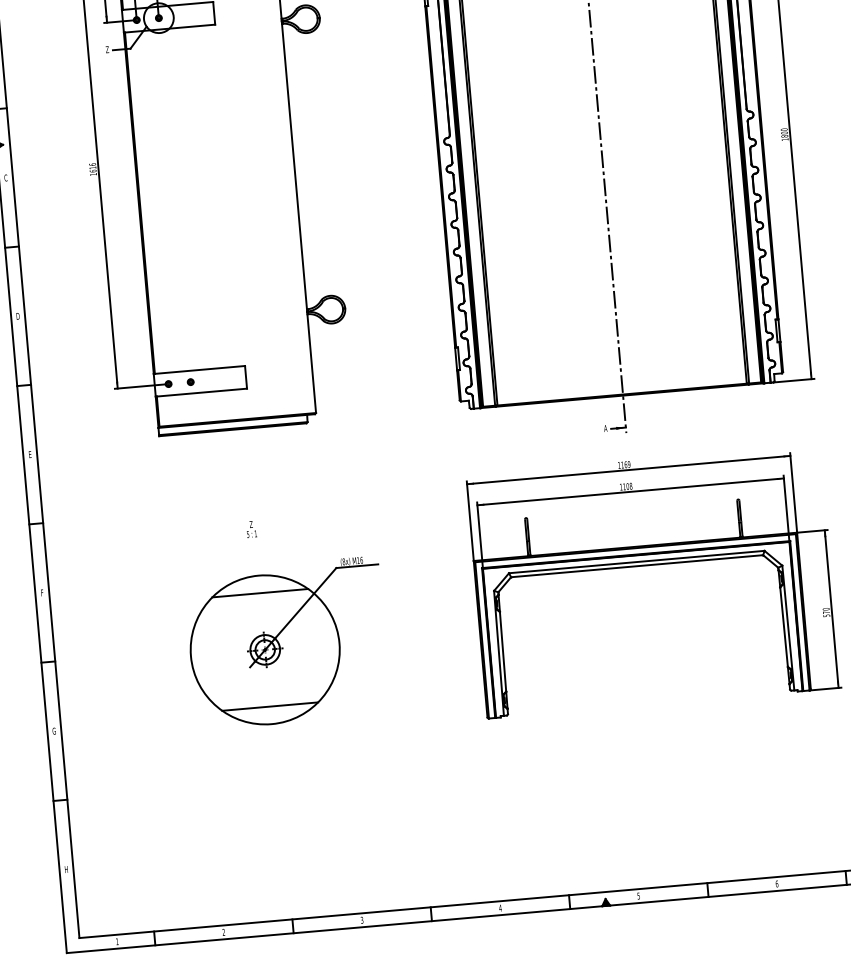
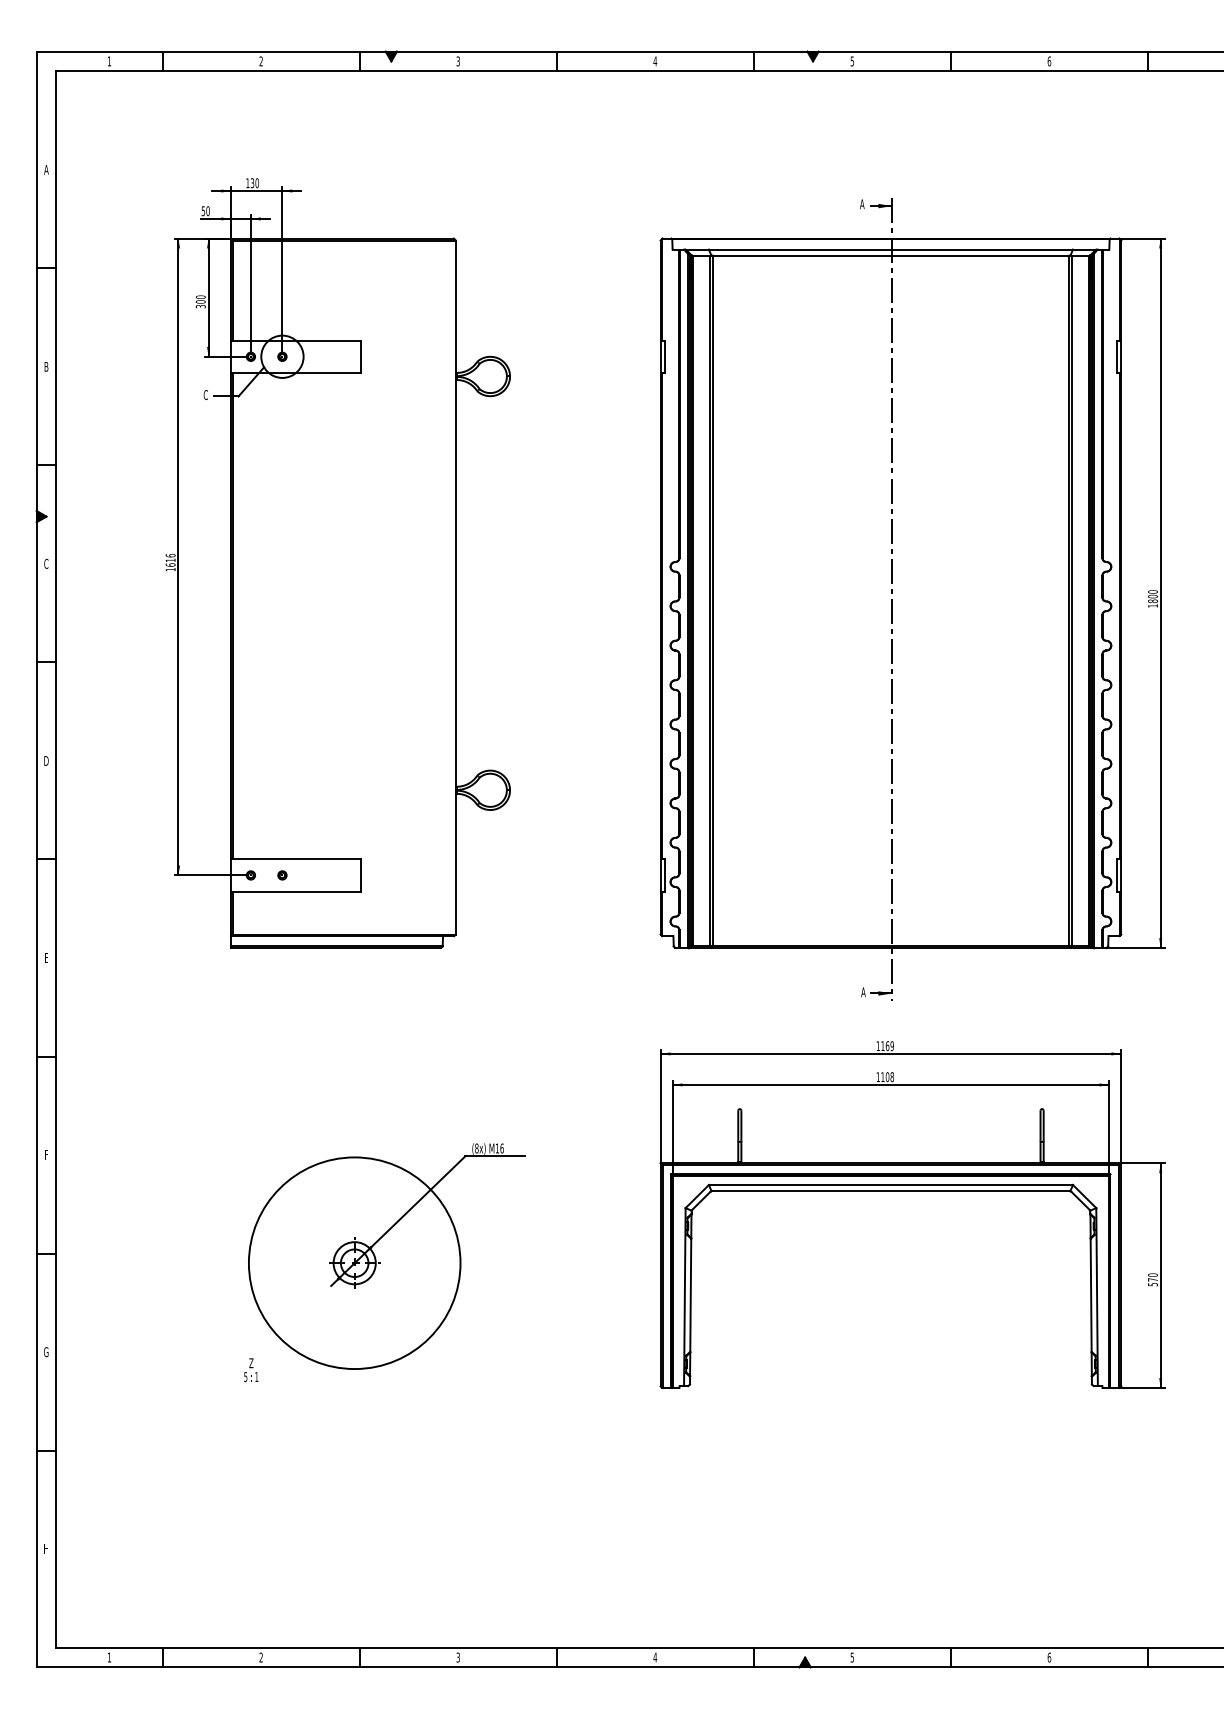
text: (107, 50) -> (205, 395), Z -> C
text: (251, 529) -> (251, 1370), moved
line: (260, 593) -> (354, 1182), removed
line: (270, 706) -> (354, 1344), removed

